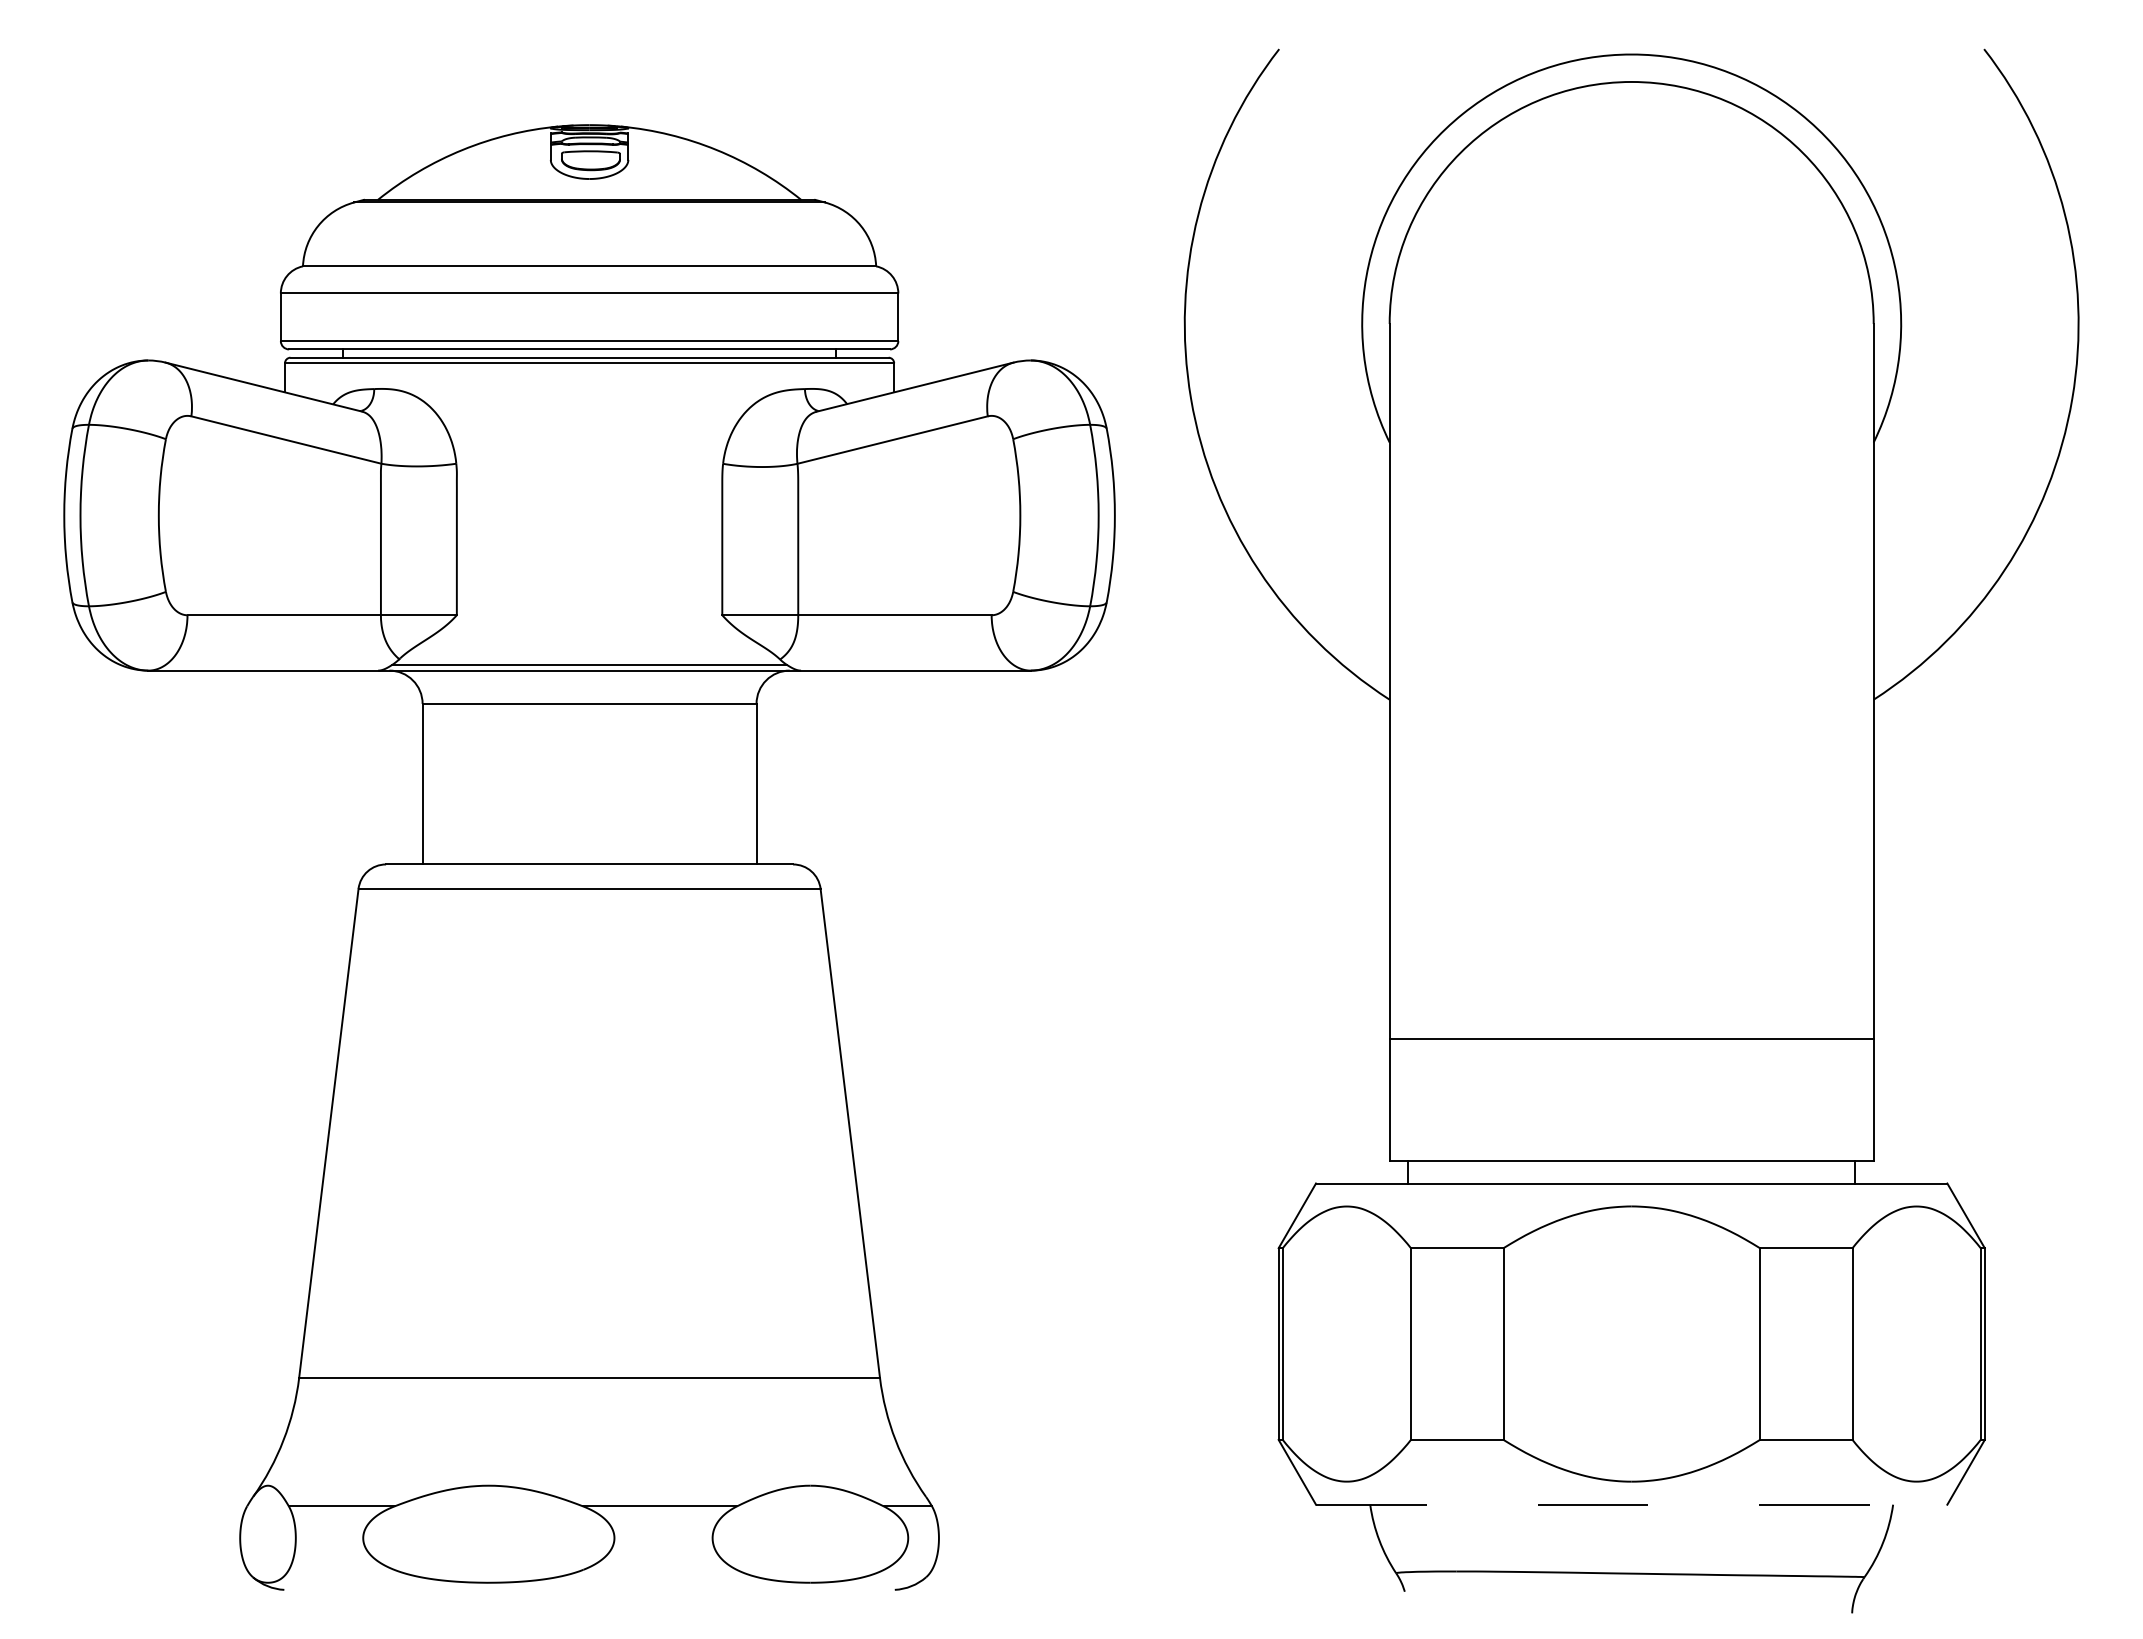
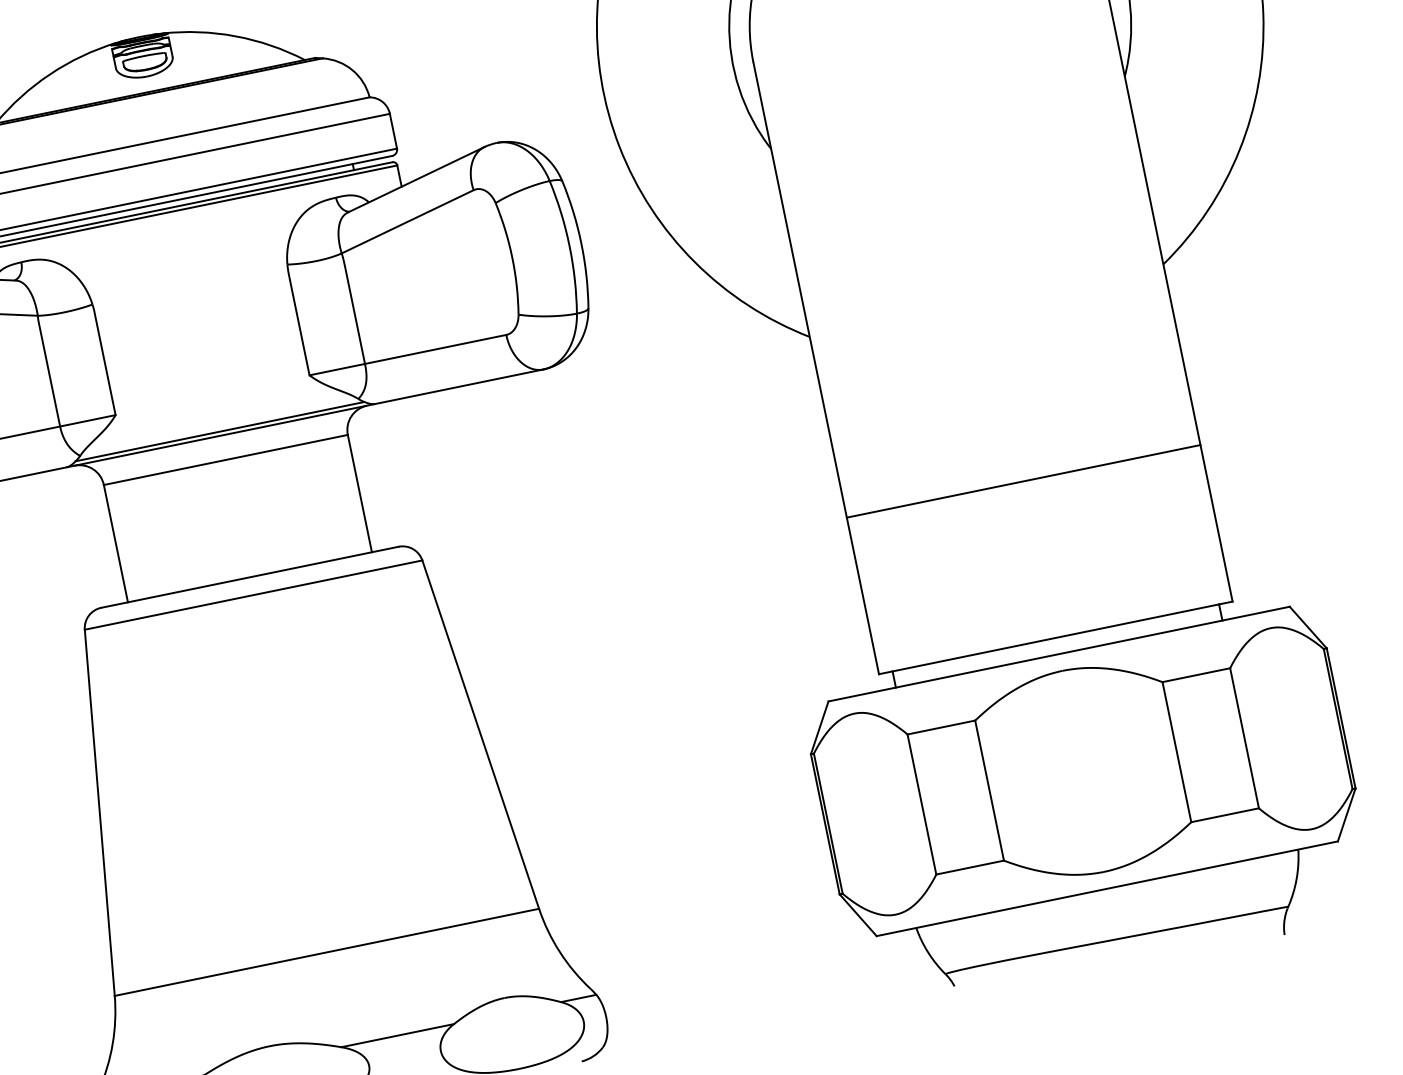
line: (1631, 1039) -> (1023, 481), moved
line: (1631, 1504) -> (1107, 888), dashed -> solid

